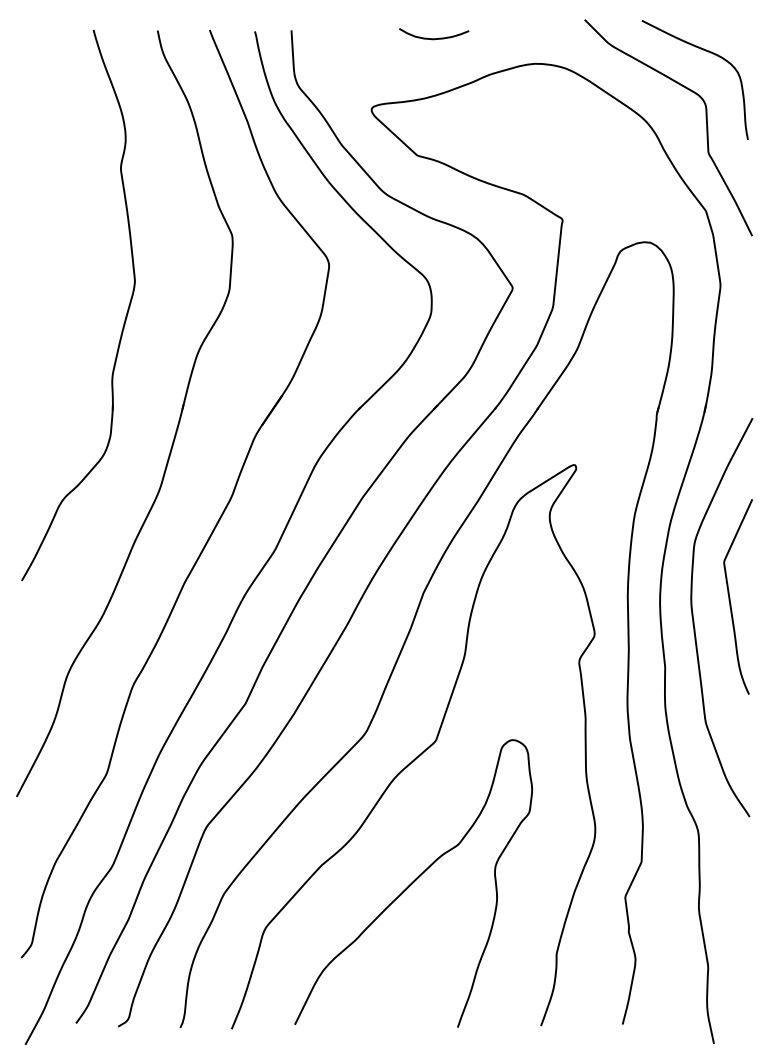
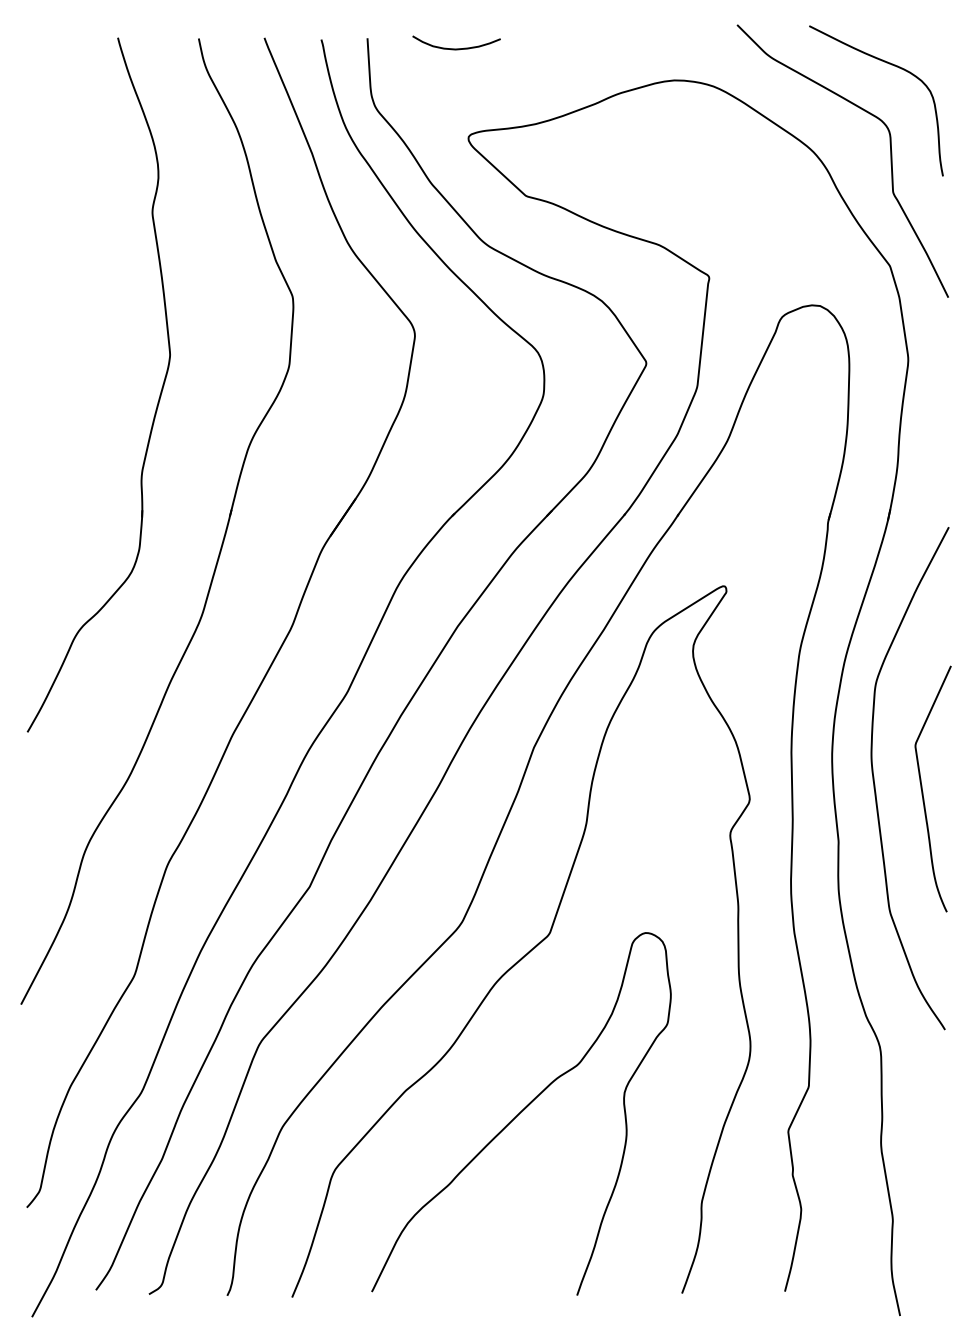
curve: (434, 38) -> (457, 48), moved
curve: (730, 597) -> (923, 789), moved

